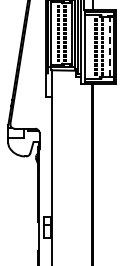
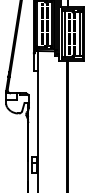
line: (88, 46) -> (64, 33), added
line: (109, 46) -> (79, 33), dashed -> solid

